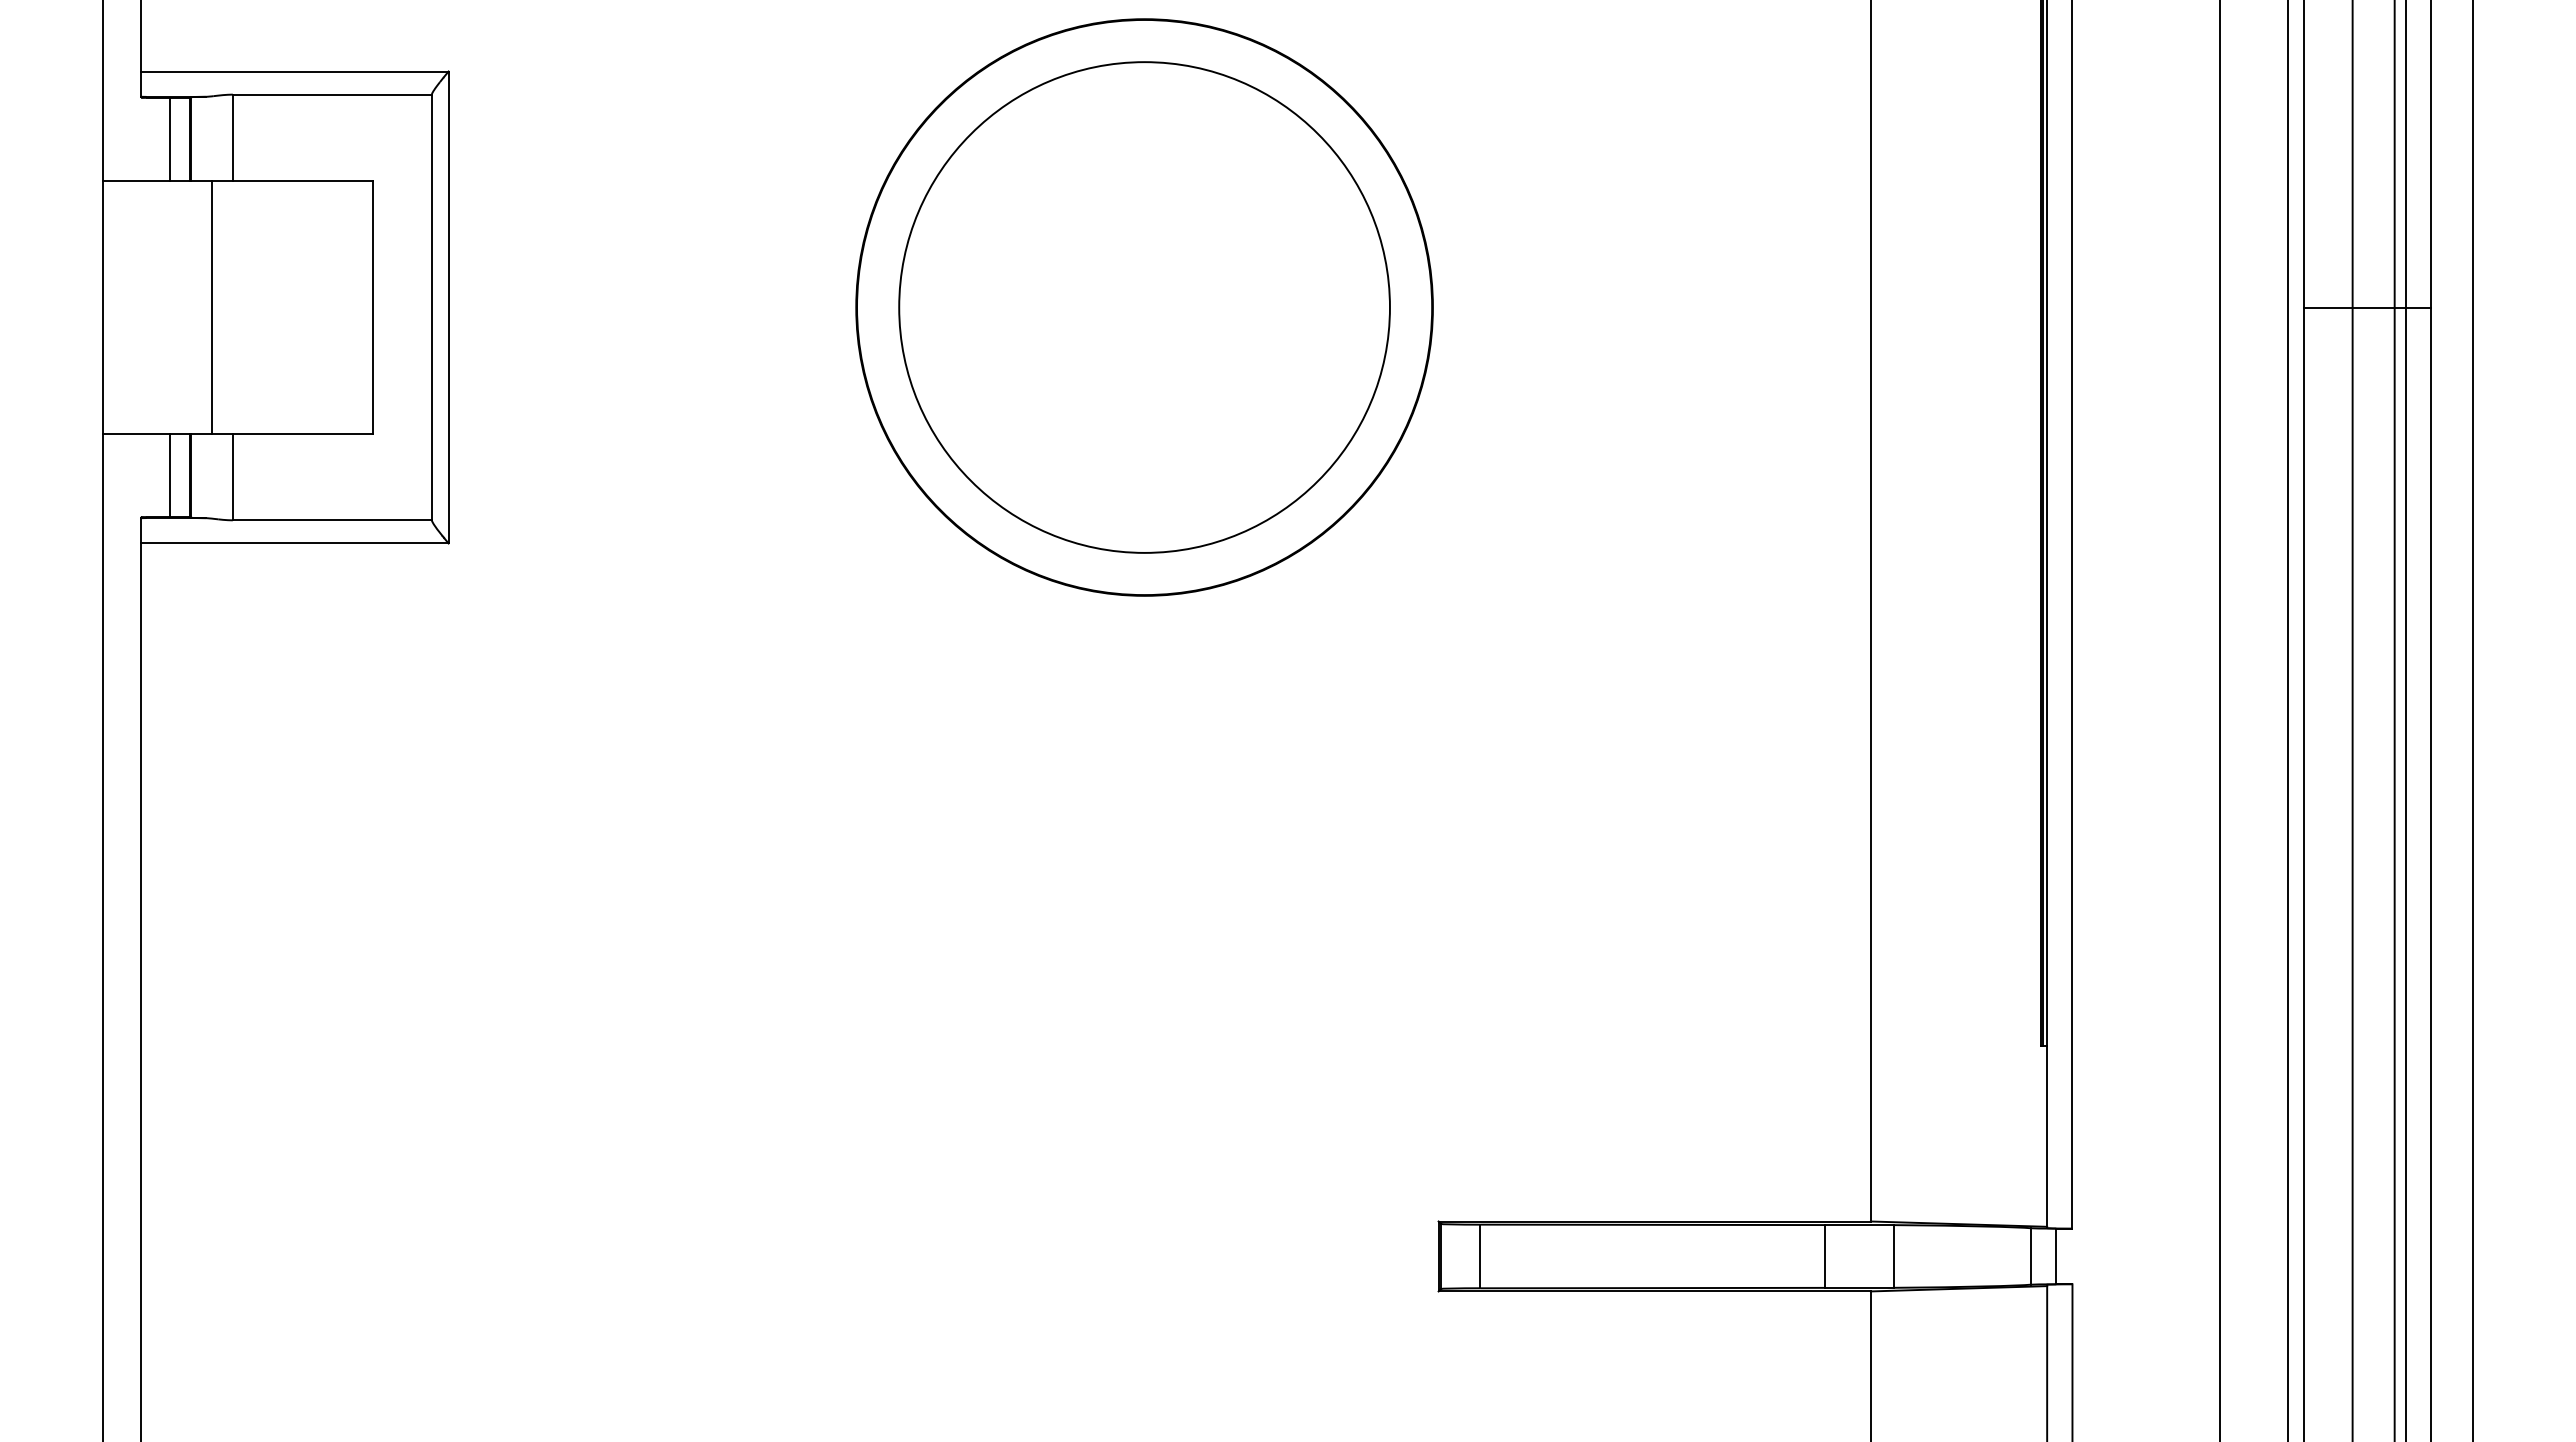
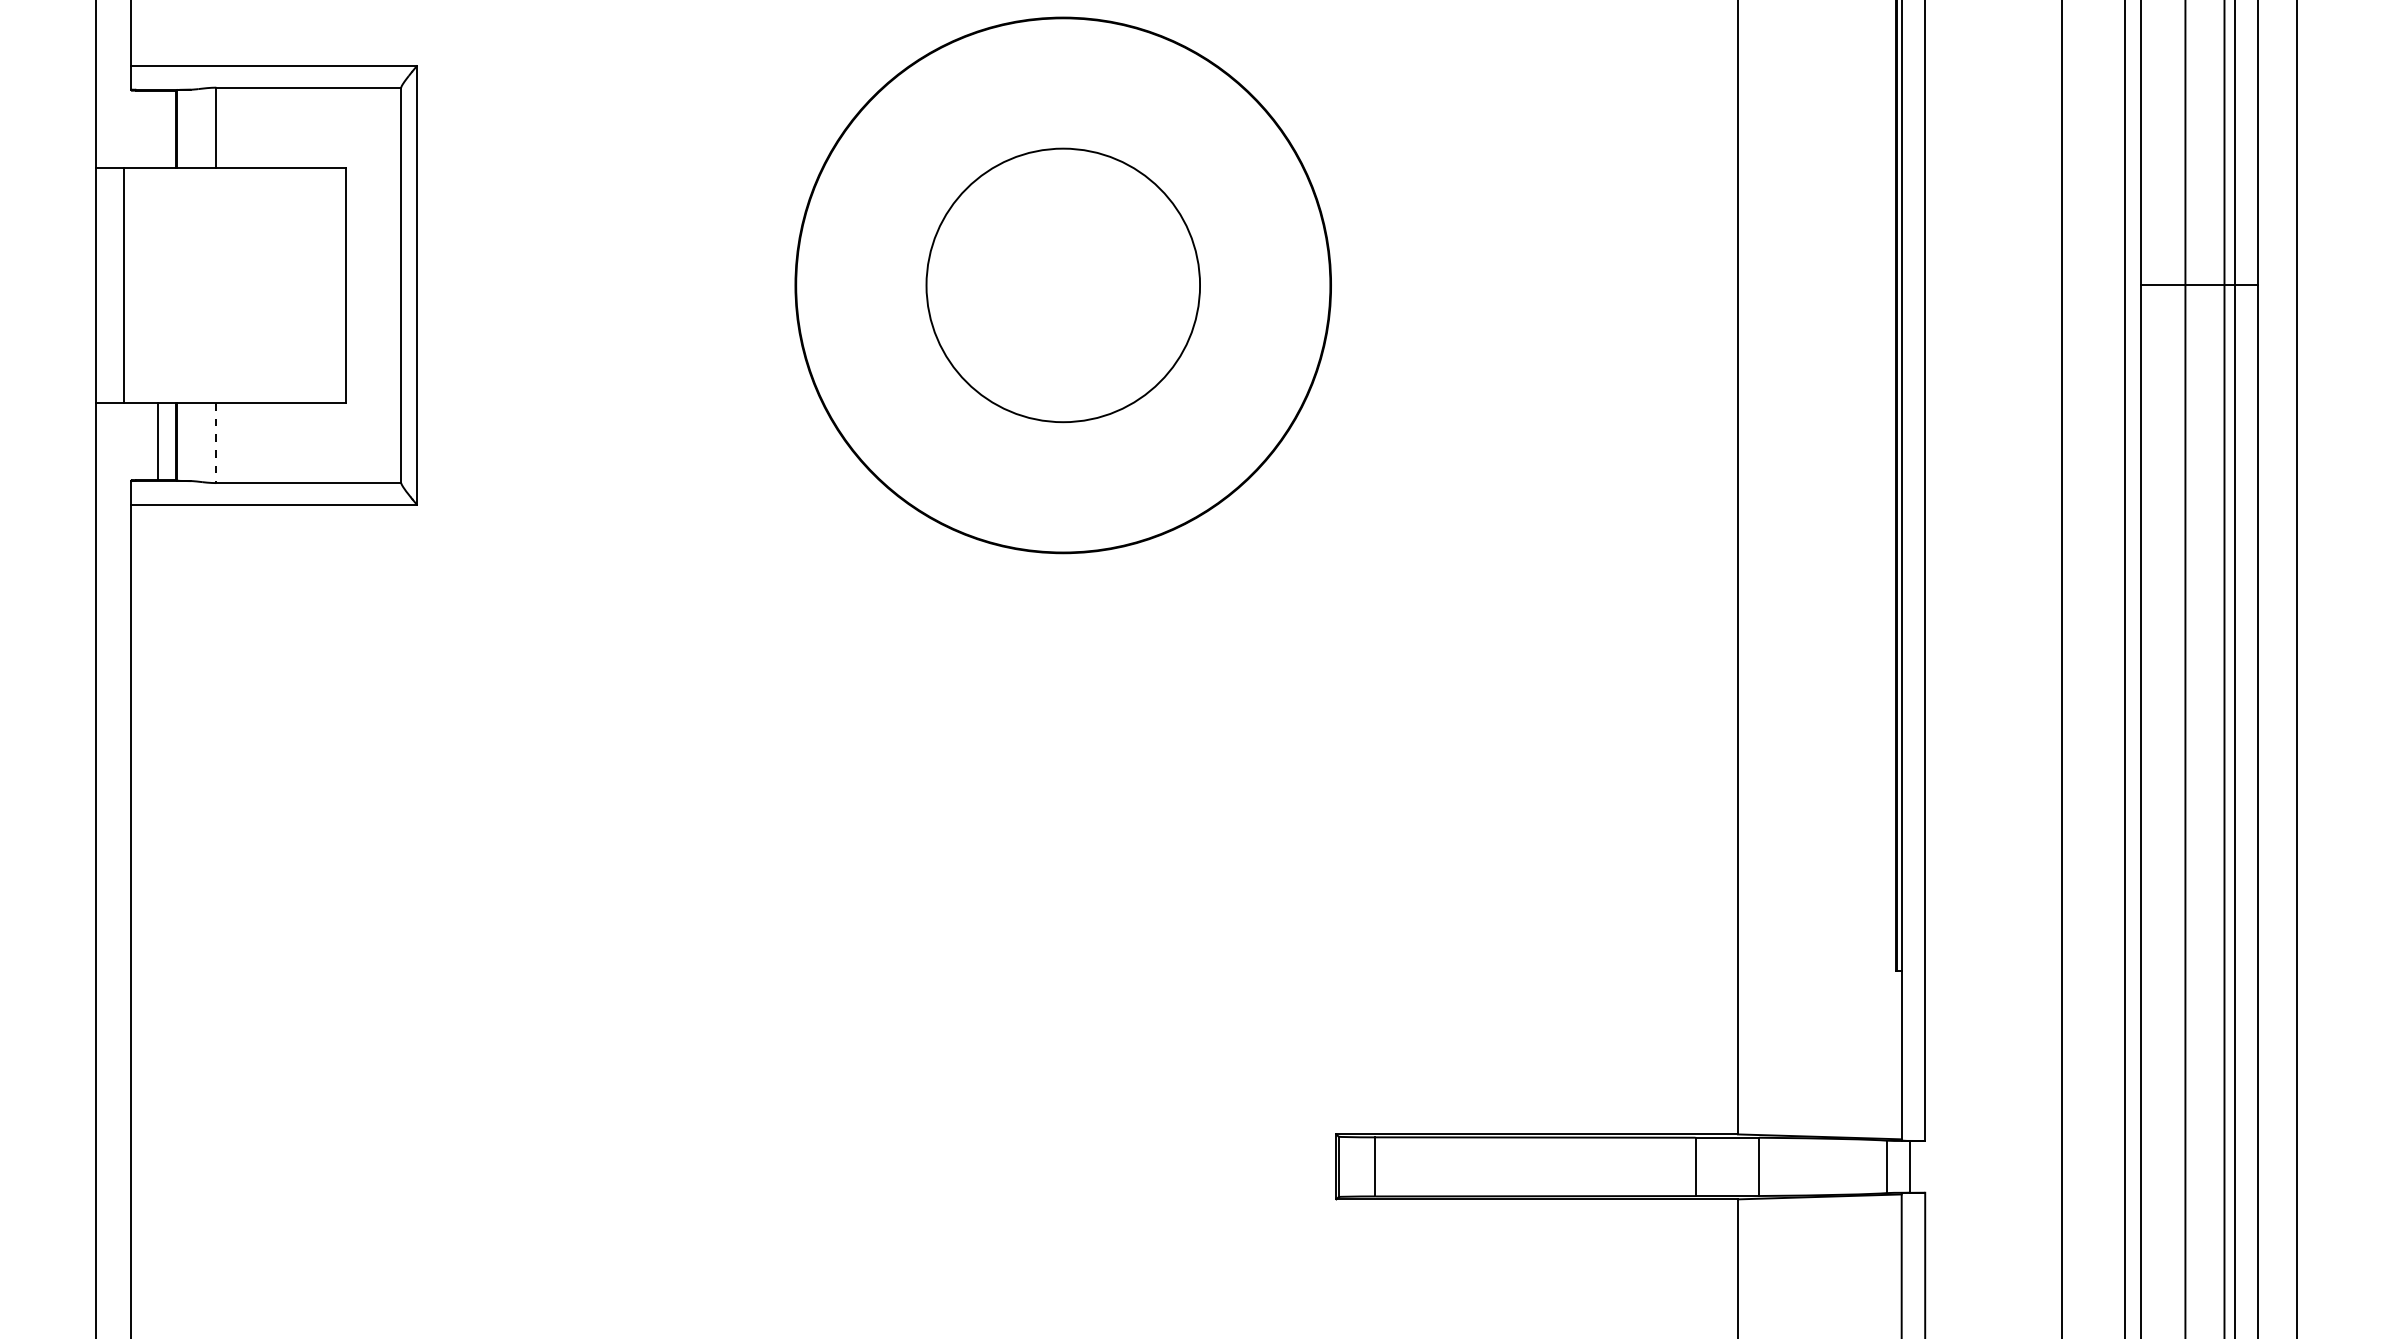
line: (170, 139) -> (158, 129), removed
line: (212, 307) -> (124, 285), moved
circle: (1144, 307) -> (1063, 285), size x0.6
line: (232, 477) -> (216, 443), solid -> dashed

